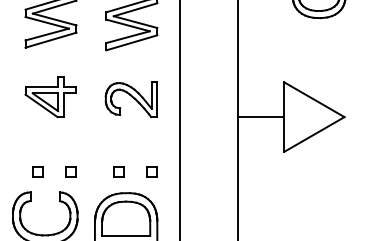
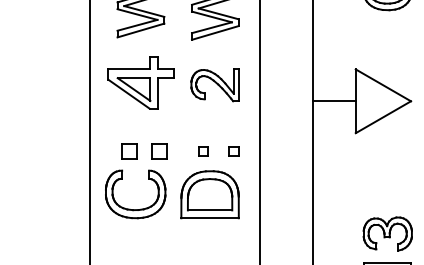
part: (50, 96) -> (140, 82), size x1.4
part: (37, 171) -> (128, 151), size x1.6
part: (71, 171) -> (159, 151), size x1.6

